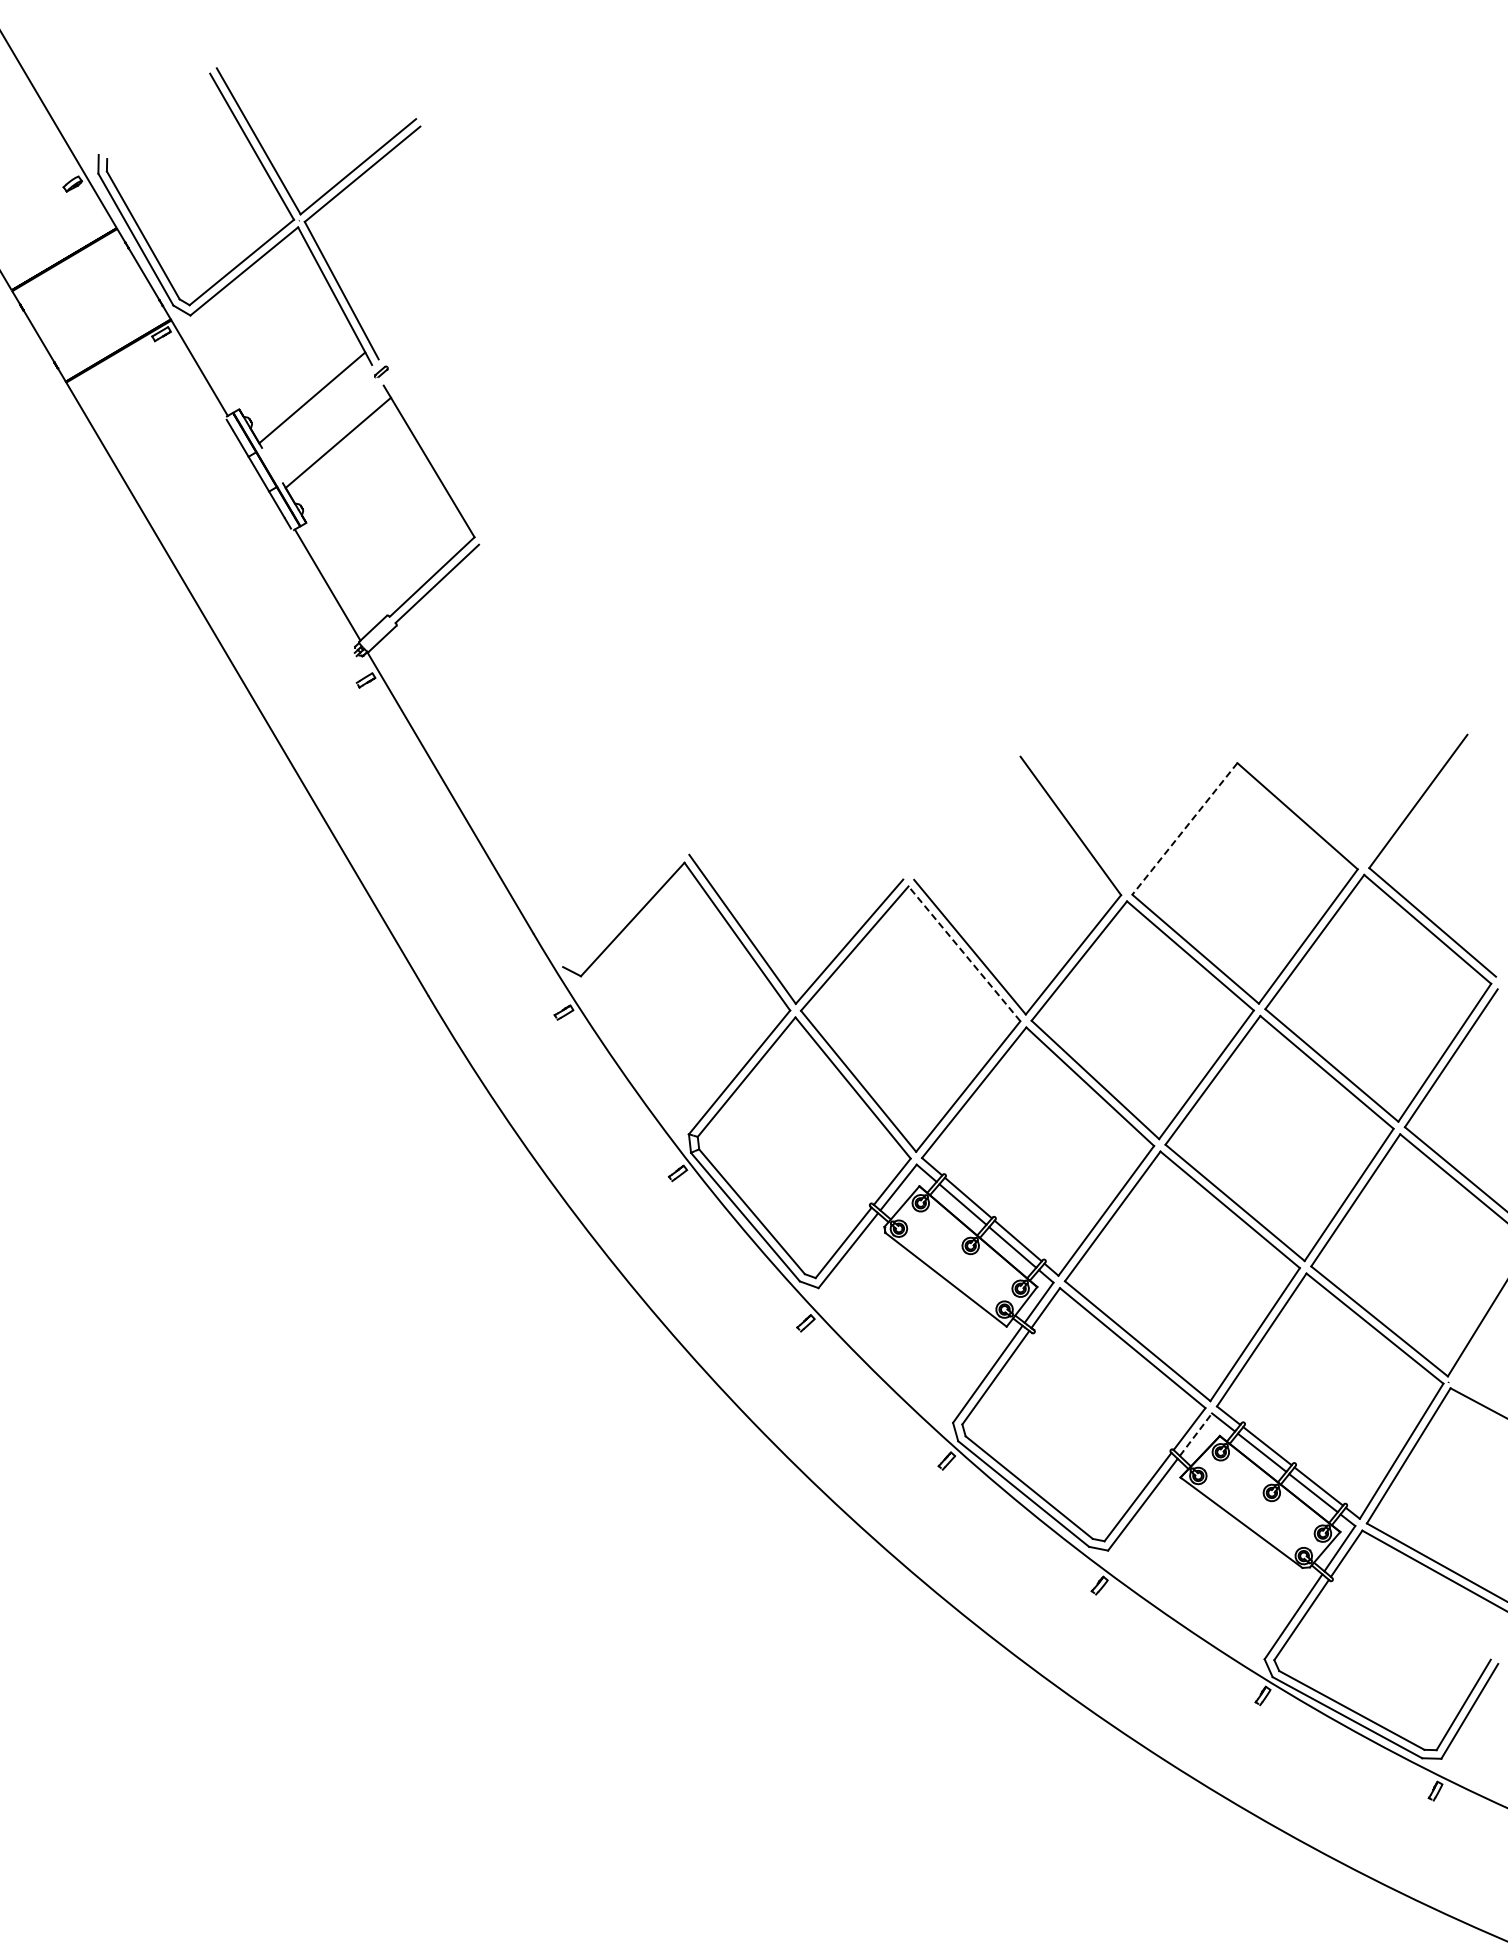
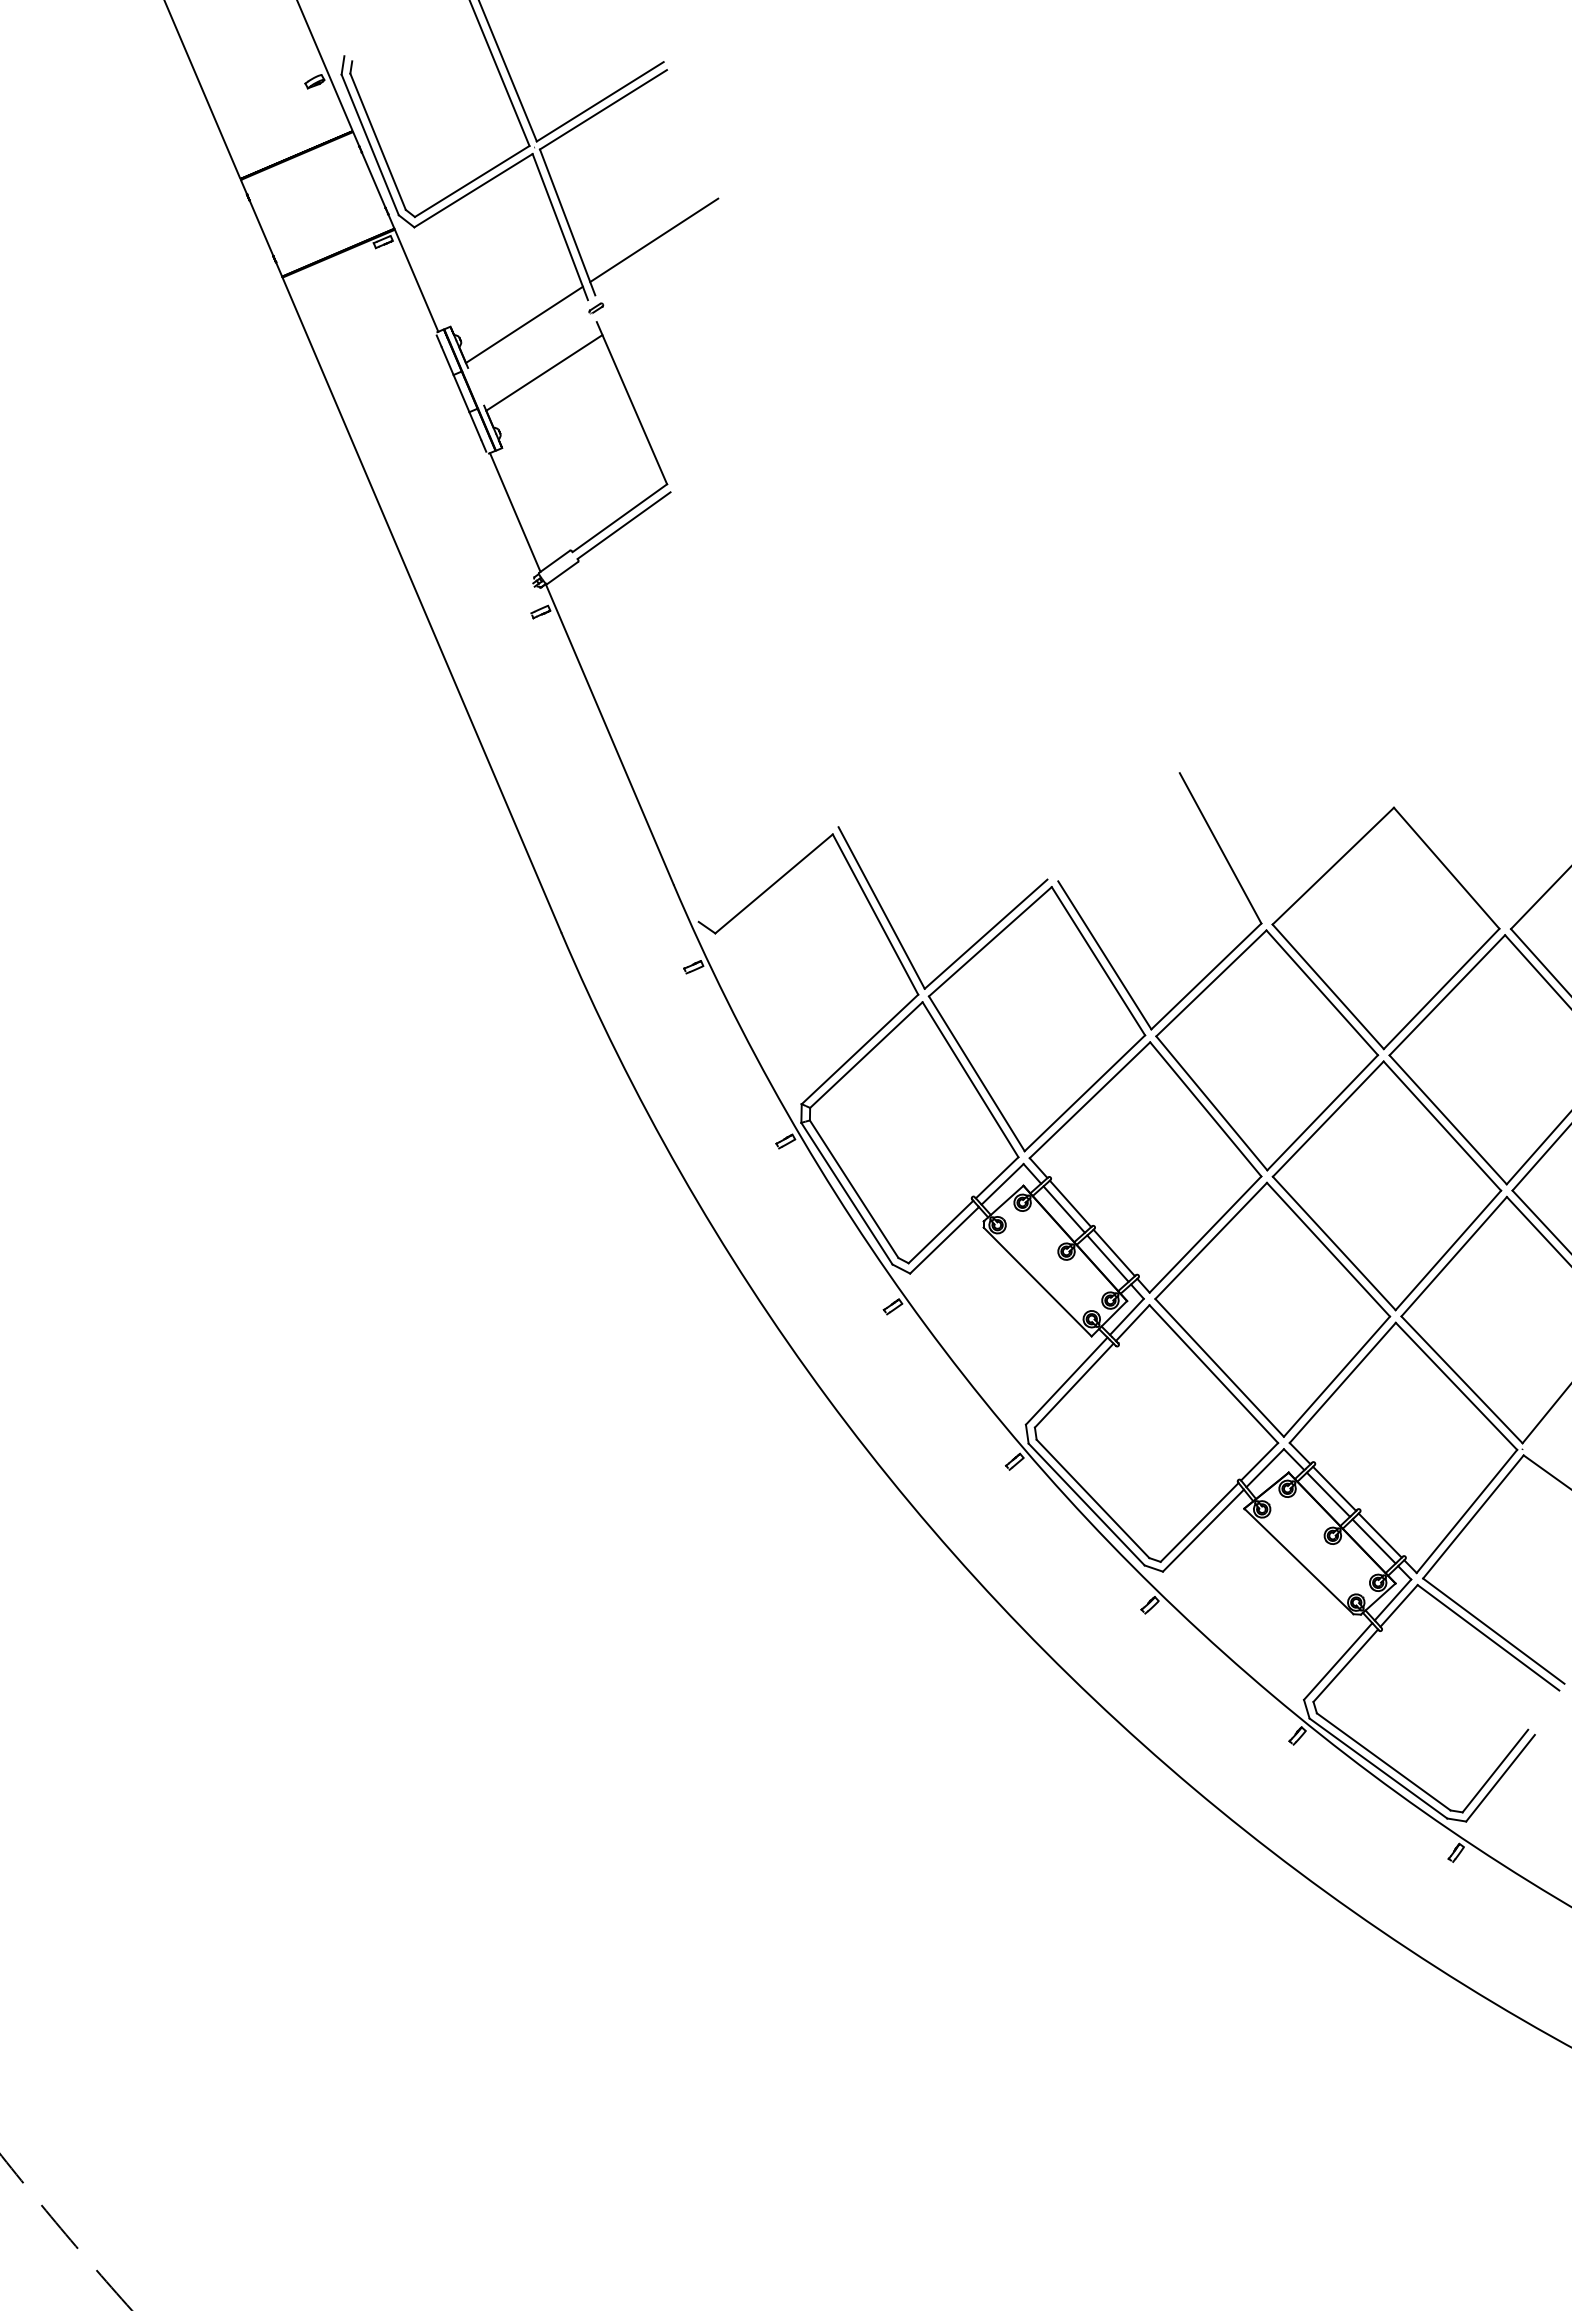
line: (430, 297) -> (654, 240), added
line: (1184, 829) -> (1332, 866), dashed -> solid
line: (964, 954) -> (1098, 961), dashed -> solid
line: (1196, 1434) -> (1265, 1468), dashed -> solid

